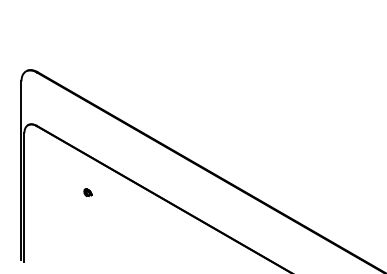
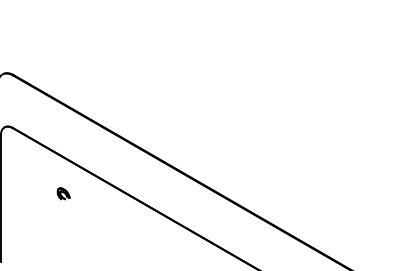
part: (87, 192) -> (63, 193), size x1.67

